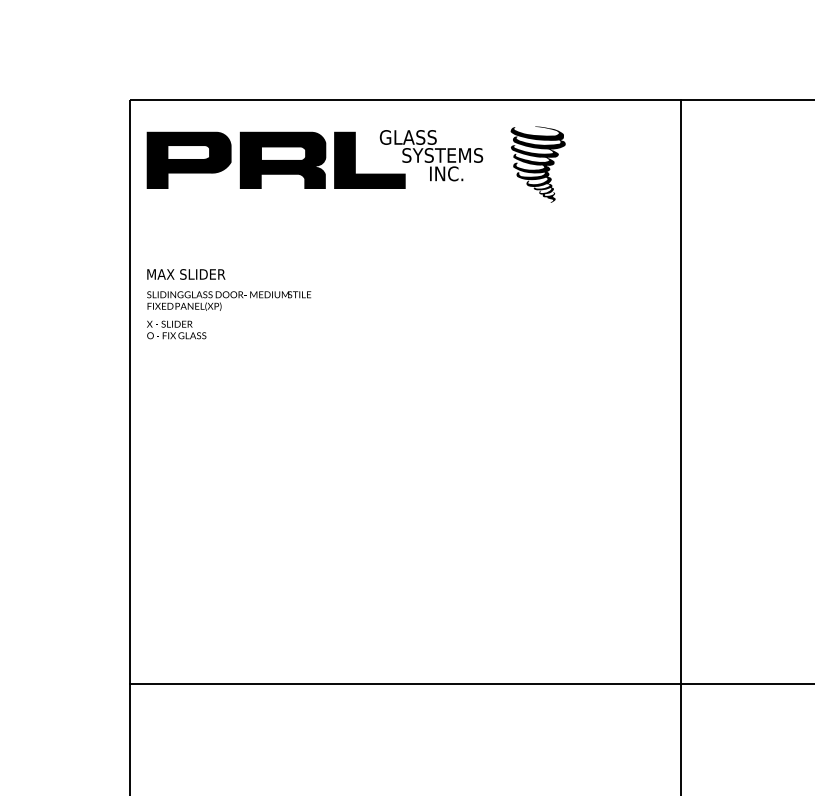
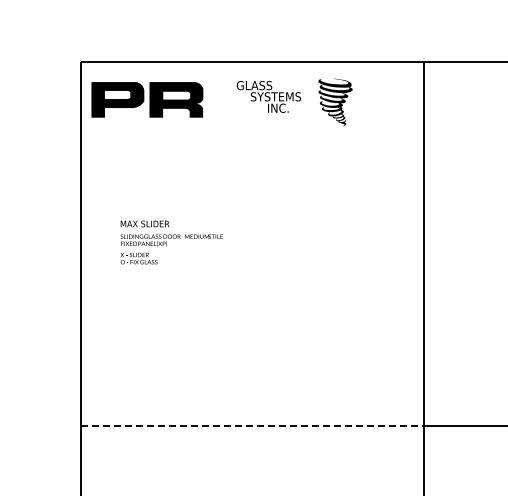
fill: (369, 159) -> (230, 99), removed
text: (228, 304) -> (171, 242), moved
line: (405, 684) -> (252, 426), solid -> dashed

